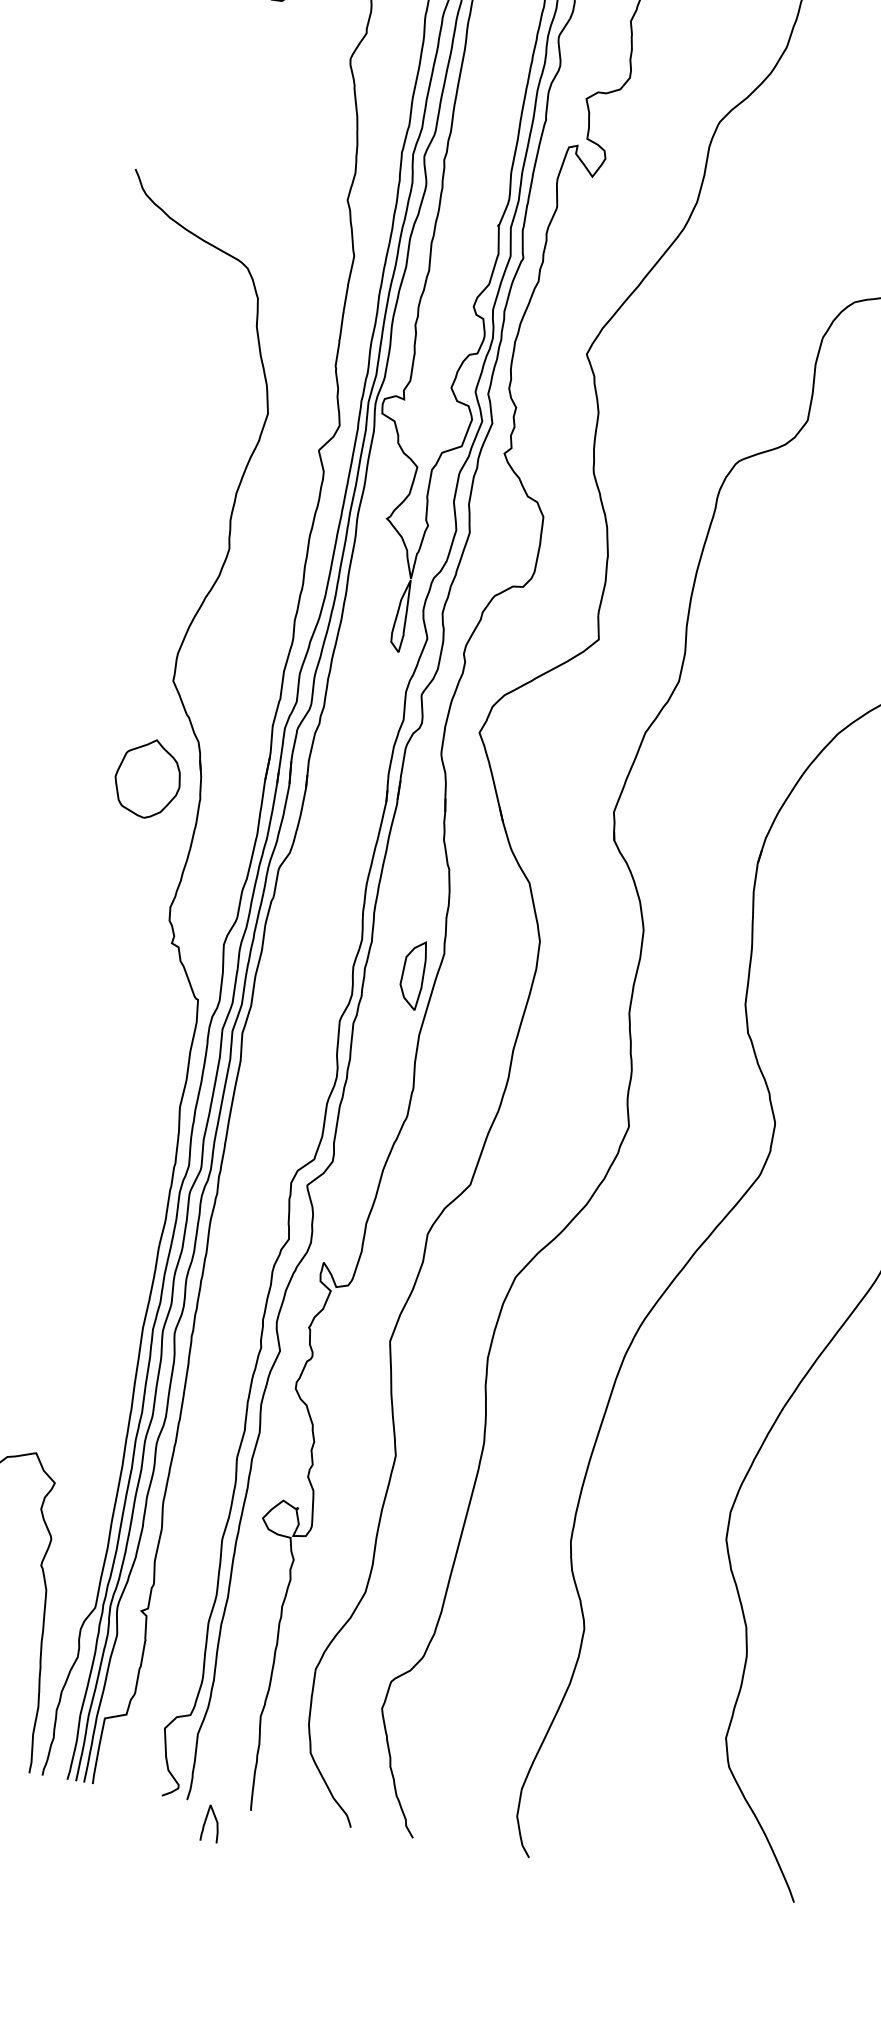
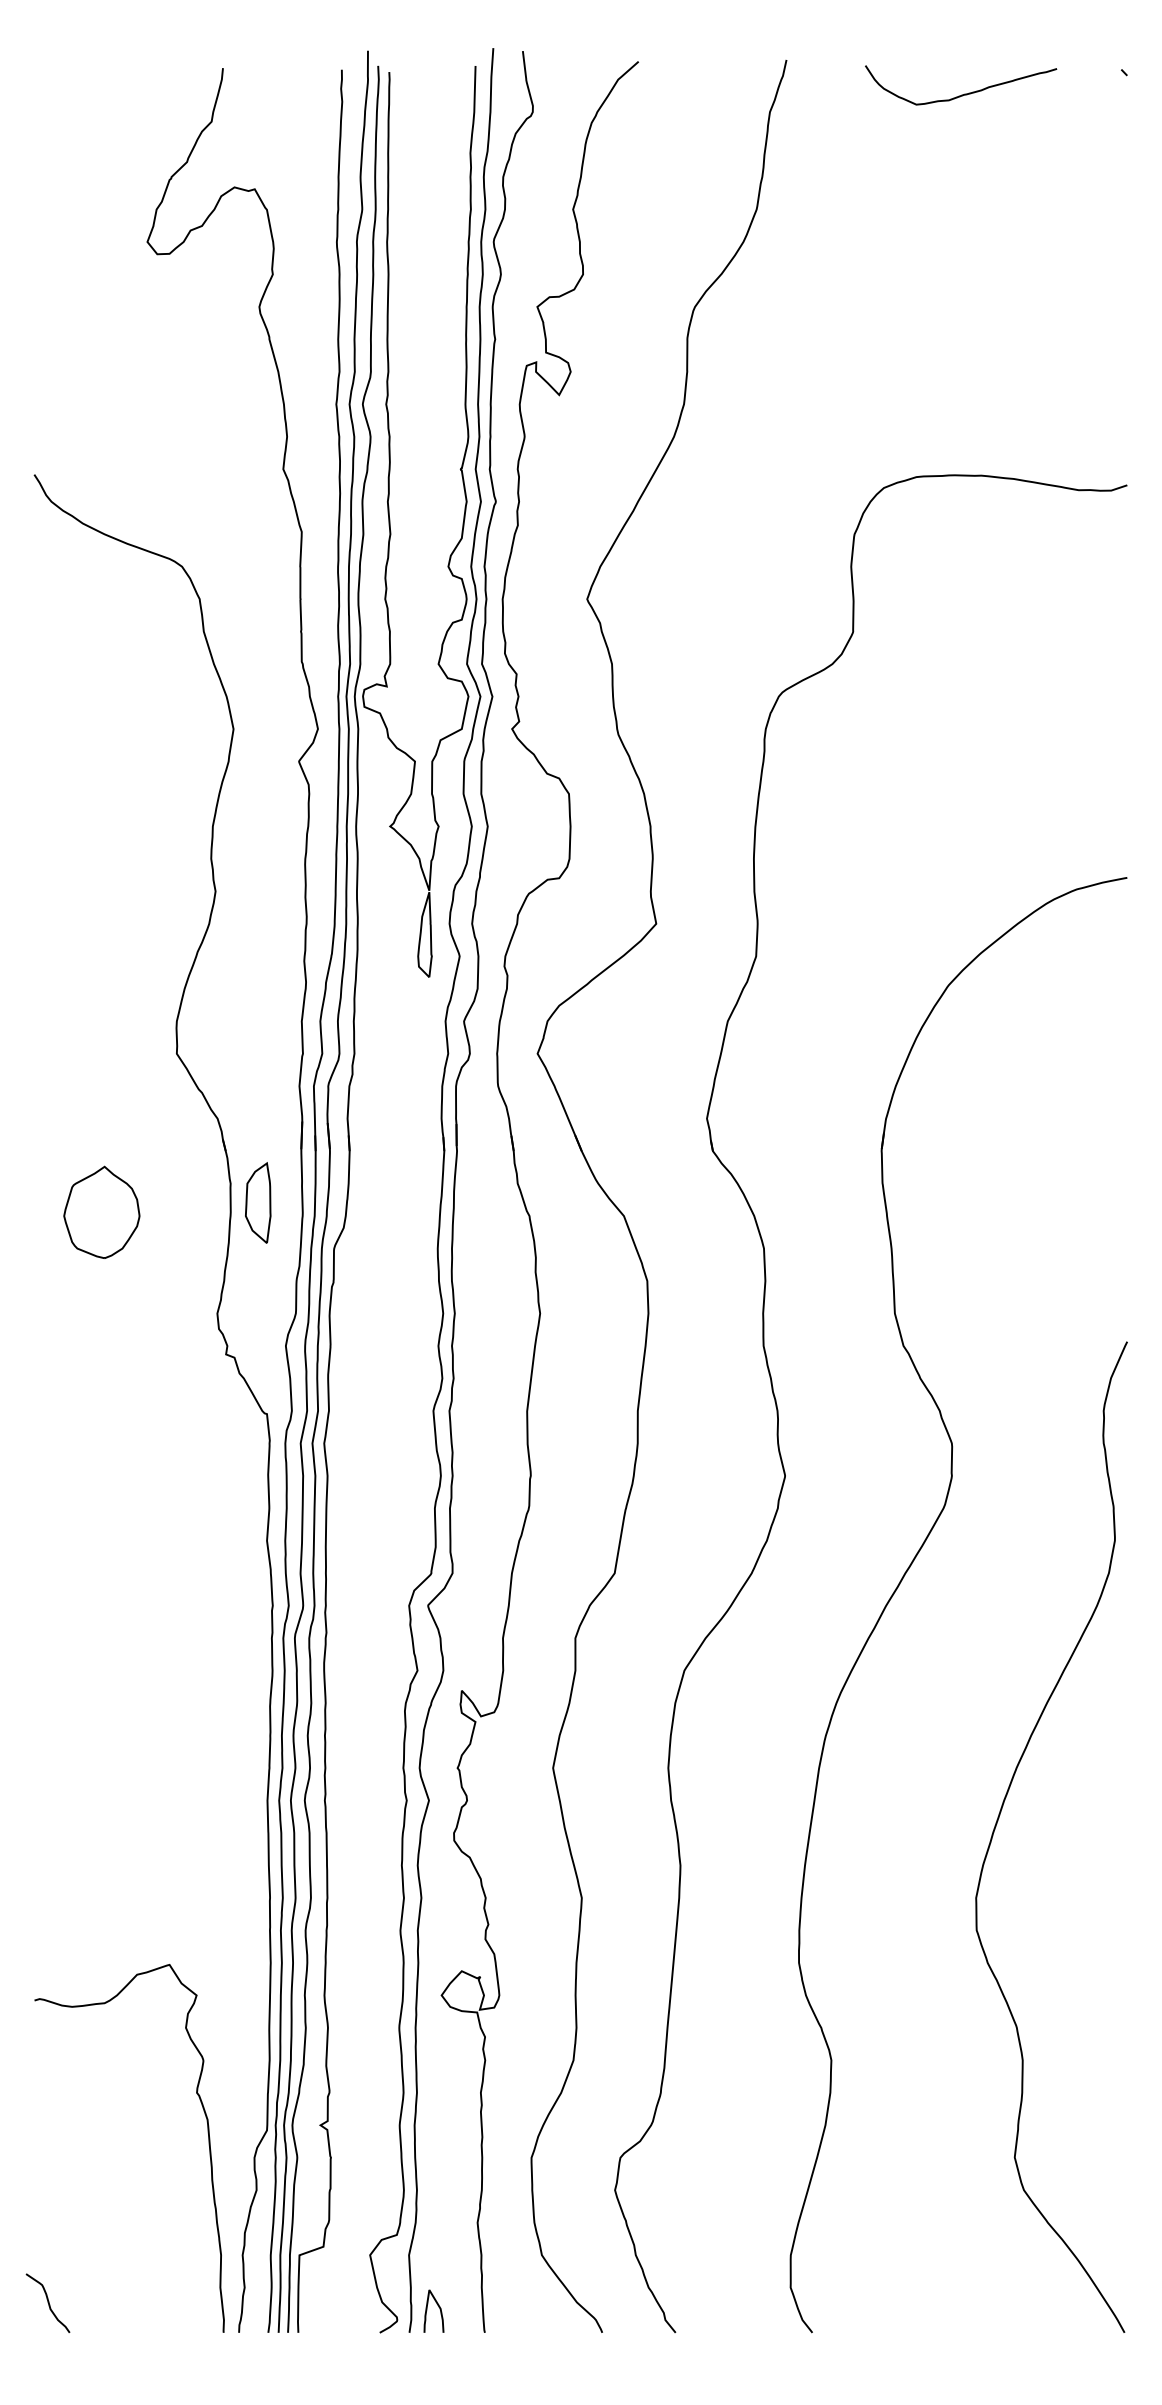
part: (147, 777) -> (101, 1211), moved
part: (413, 974) -> (258, 1202), moved
curve: (215, 1821) -> (438, 2307), moved

